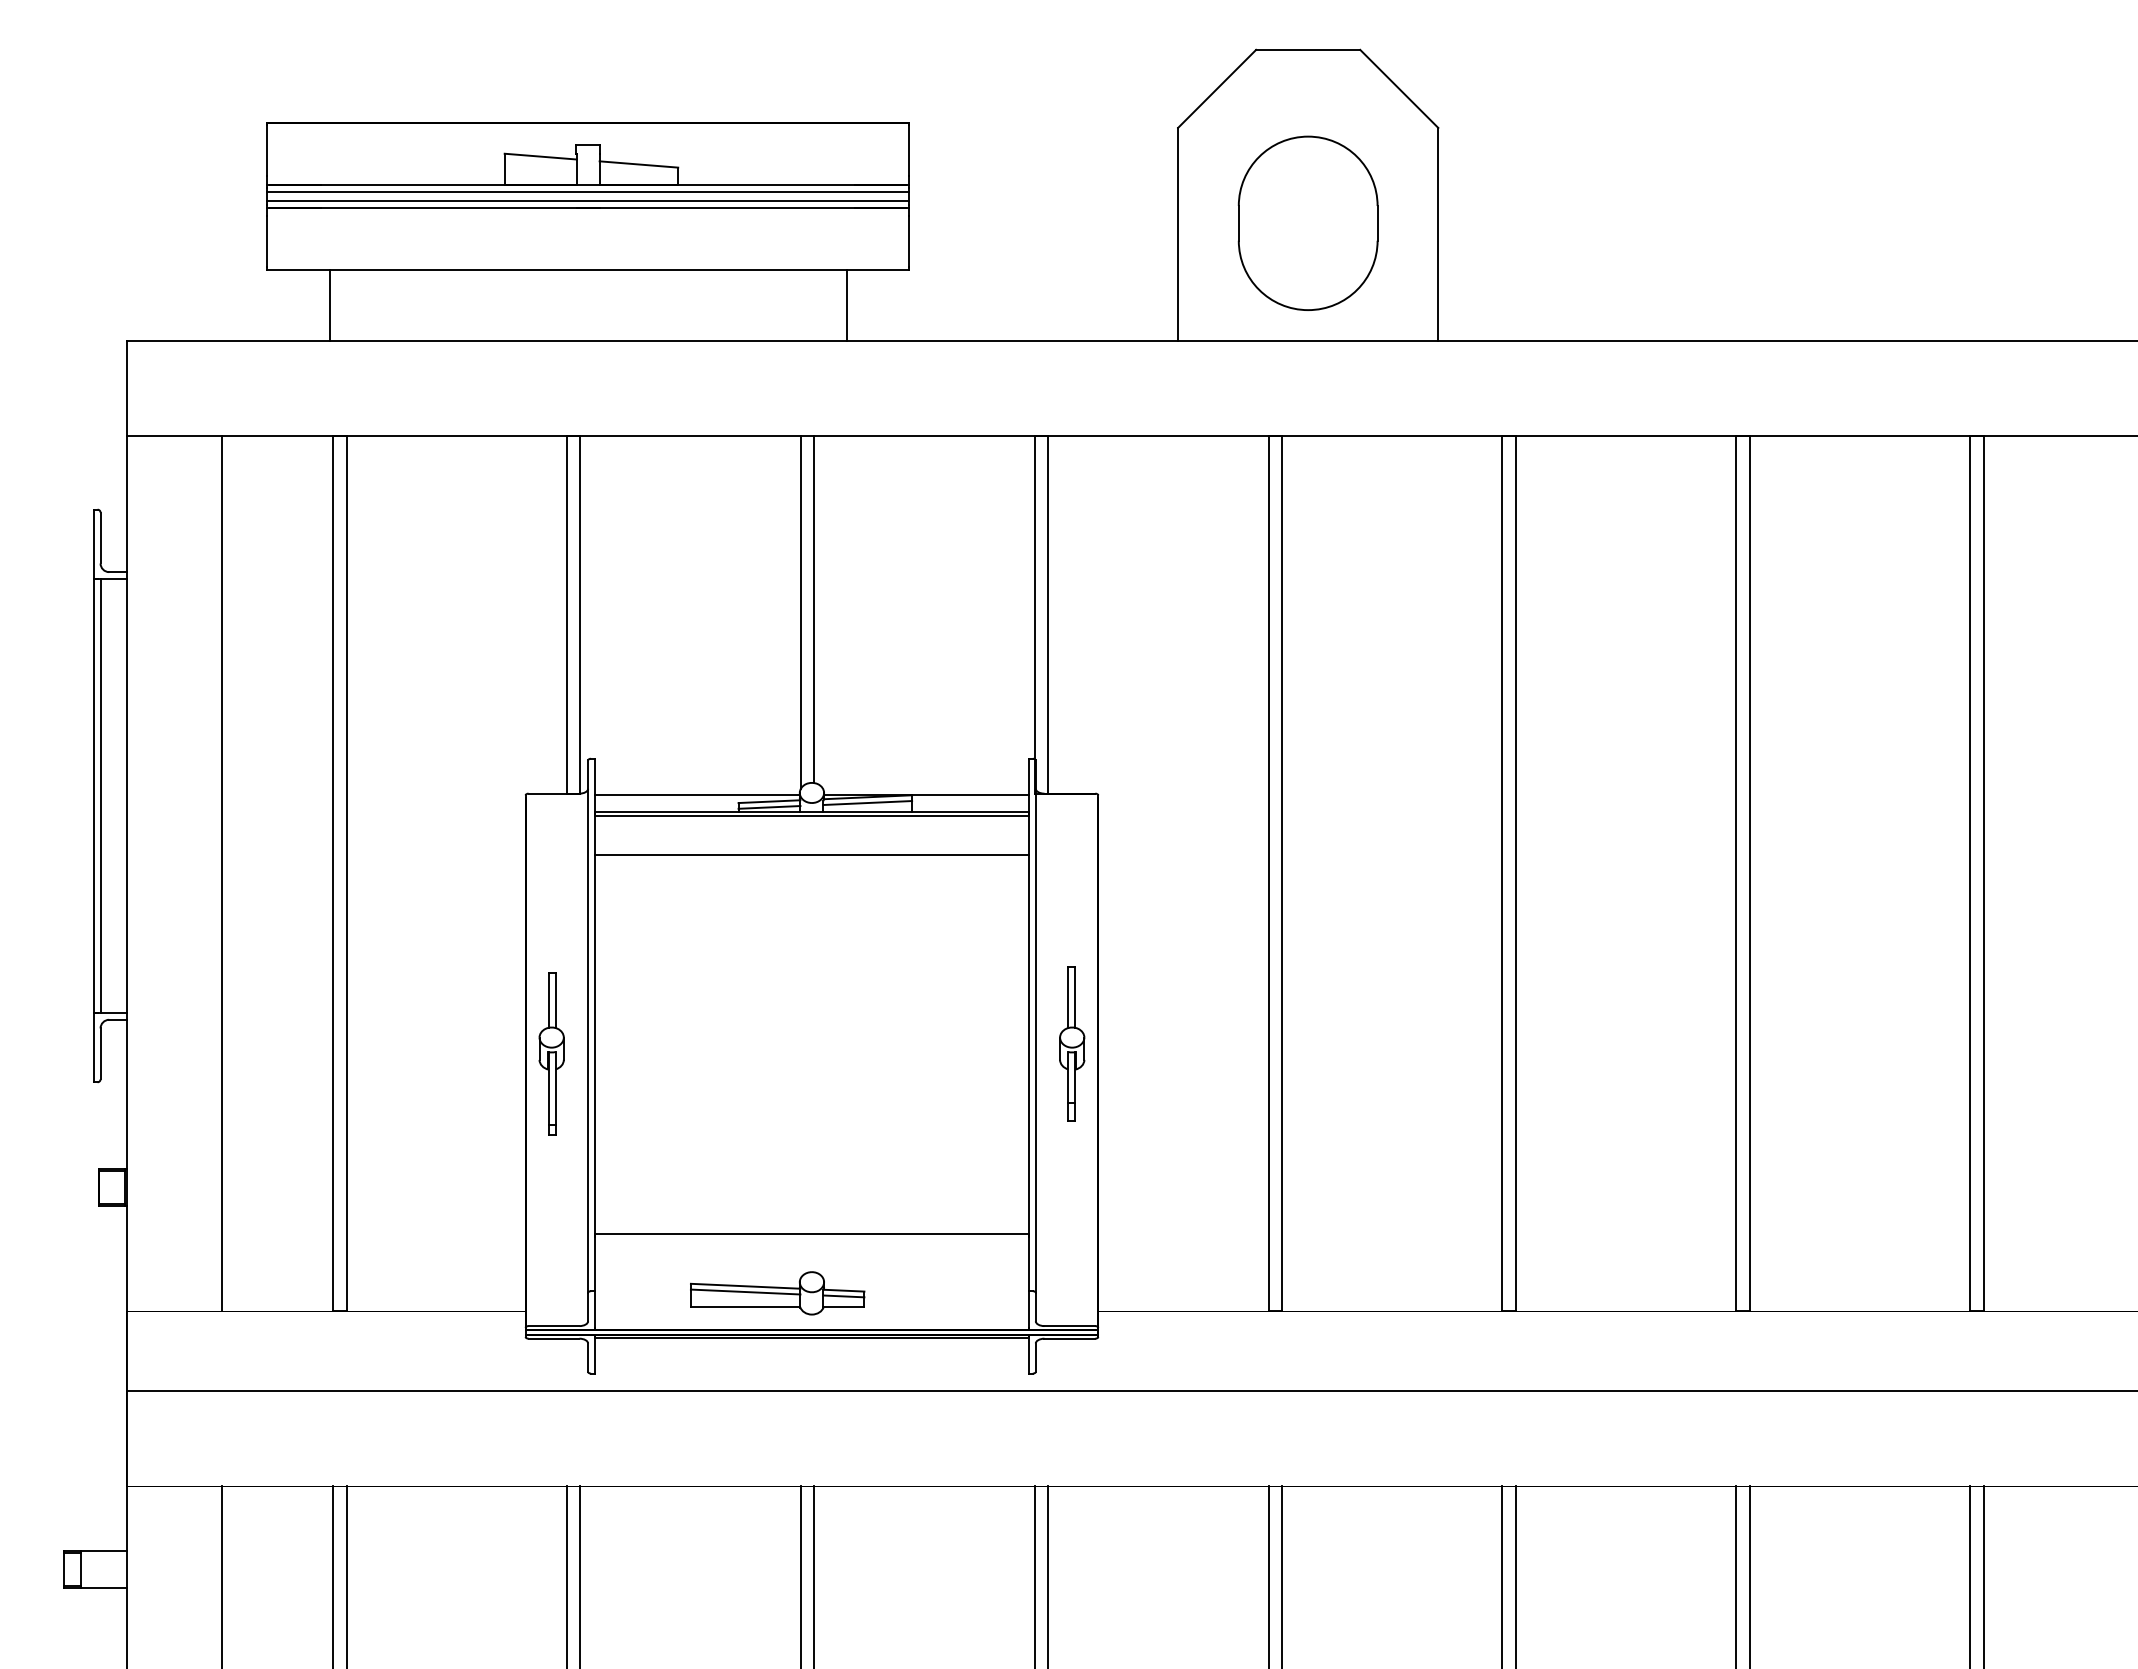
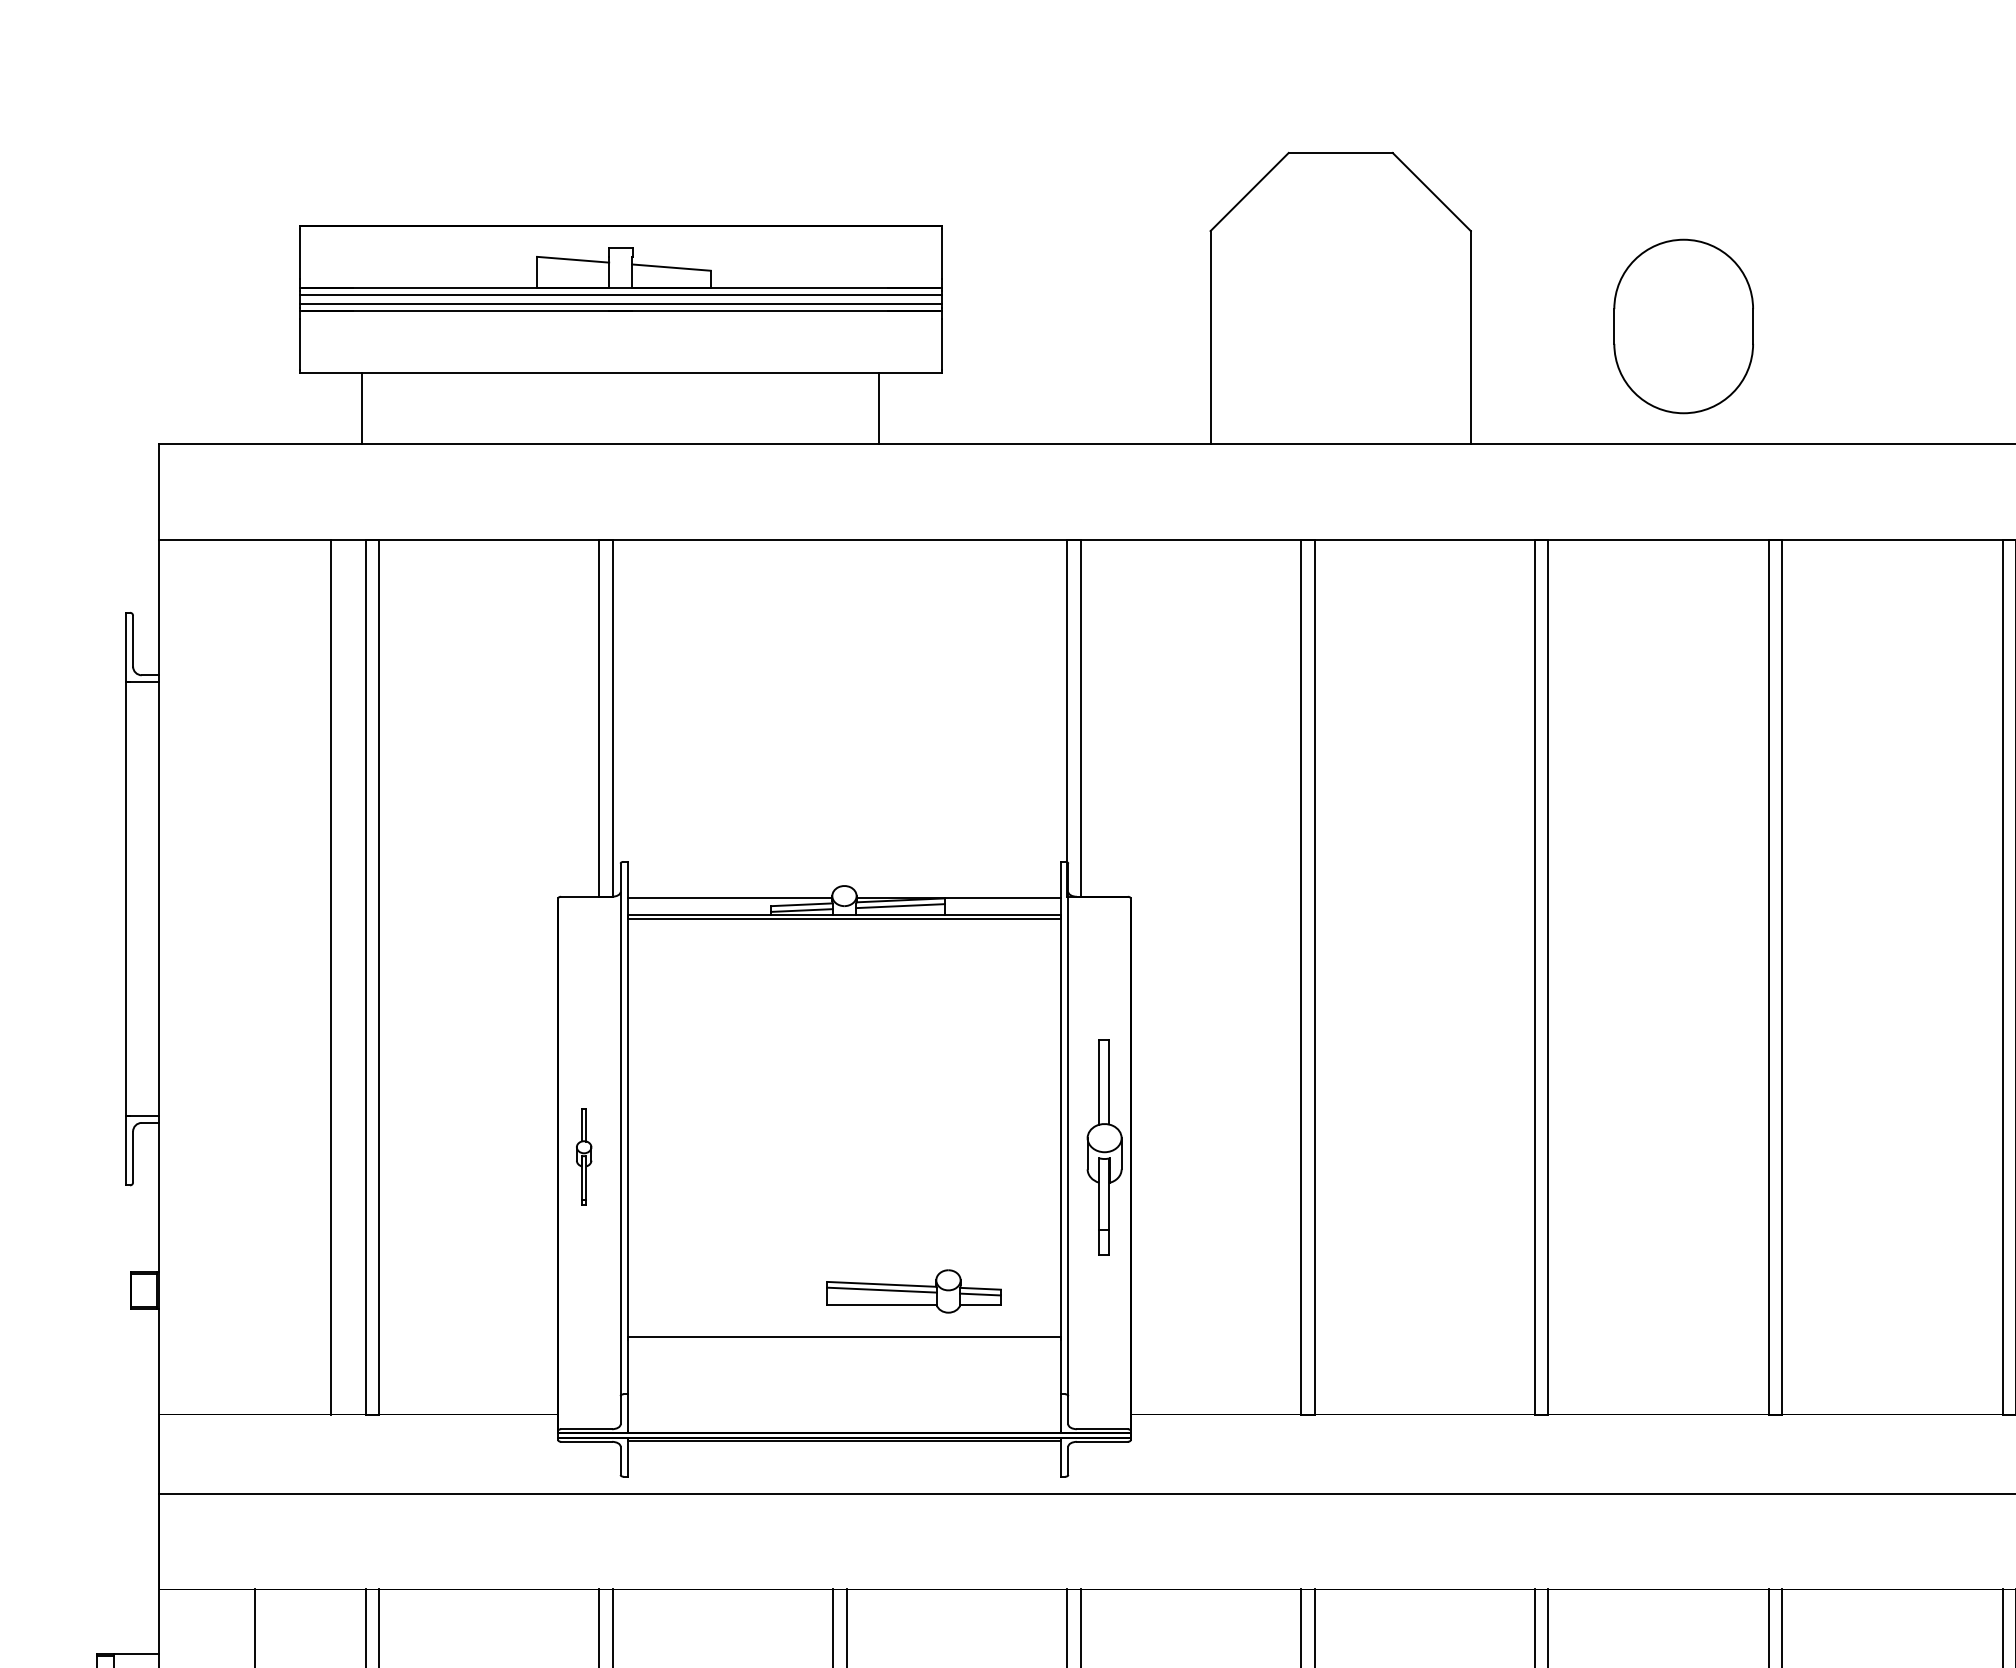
part: (1307, 222) -> (1683, 325), moved
line: (814, 609) -> (847, 712), removed
line: (800, 612) -> (833, 715), removed
line: (100, 795) -> (133, 898), removed
line: (811, 855) -> (844, 958), removed
line: (222, 873) -> (331, 976), moved
part: (1072, 1043) -> (1105, 1146), size x1.4
part: (551, 1053) -> (584, 1156), size x0.6
part: (777, 1293) -> (914, 1291), moved

